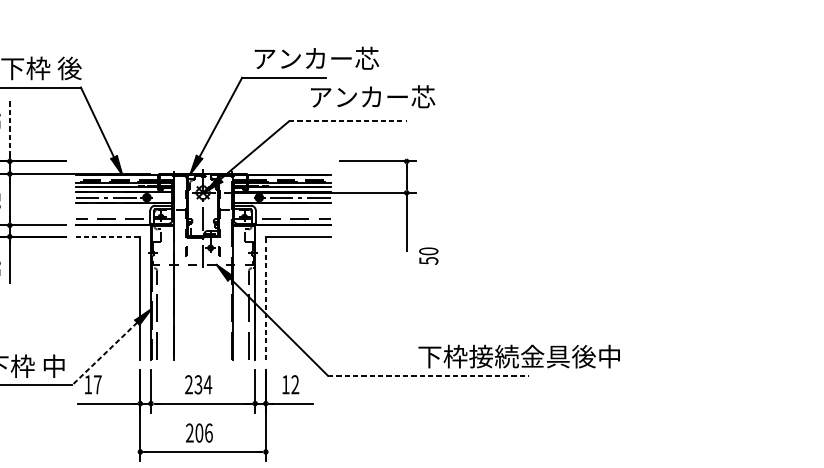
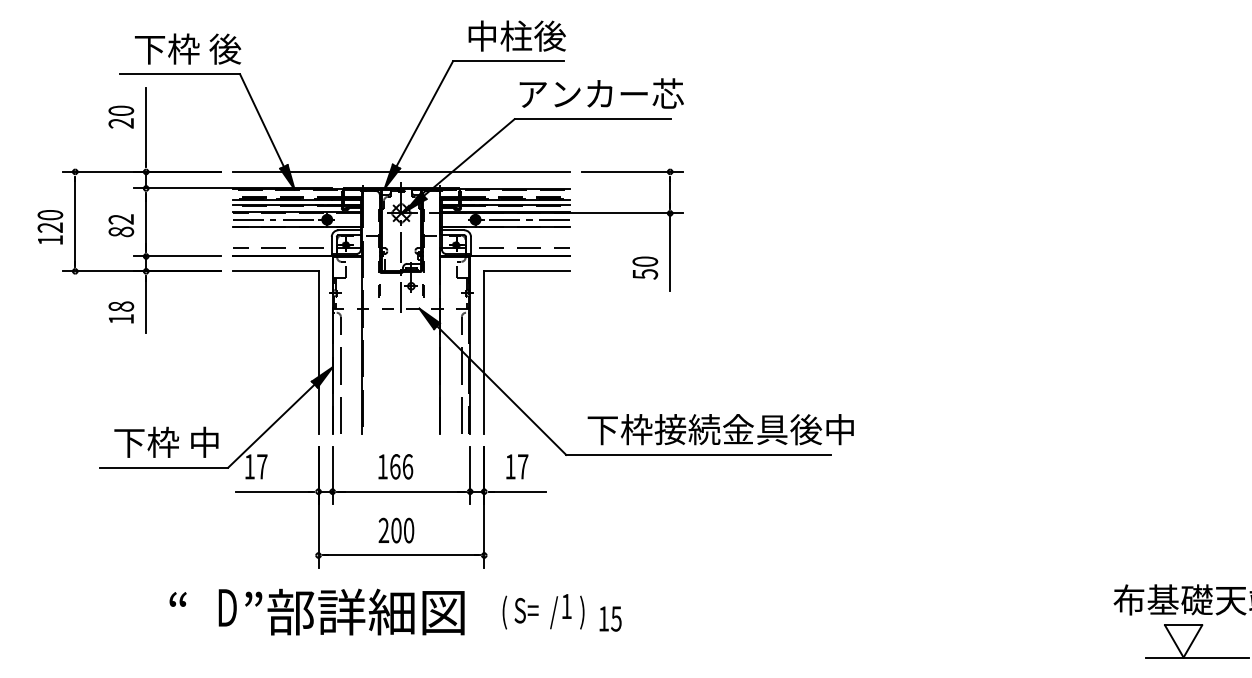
text: (316, 58) -> (550, 35), アンカー芯 -> 中柱後
text: (372, 96) -> (601, 93), moved
line: (347, 121) -> (592, 119), dashed -> solid
line: (10, 127) -> (146, 126), dashed -> solid
line: (202, 161) -> (400, 171), added
line: (107, 236) -> (275, 271), dashed -> solid
text: (428, 255) -> (645, 267), moved
line: (266, 298) -> (484, 352), dashed -> solid
line: (104, 354) -> (271, 426), dashed -> solid
text: (519, 356) -> (720, 429), moved
line: (428, 375) -> (699, 454), dashed -> solid
text: (198, 384) -> (395, 466), 234 -> 166
text: (295, 384) -> (523, 466), 12 -> 17
text: (209, 433) -> (409, 530), 206 -> 200

